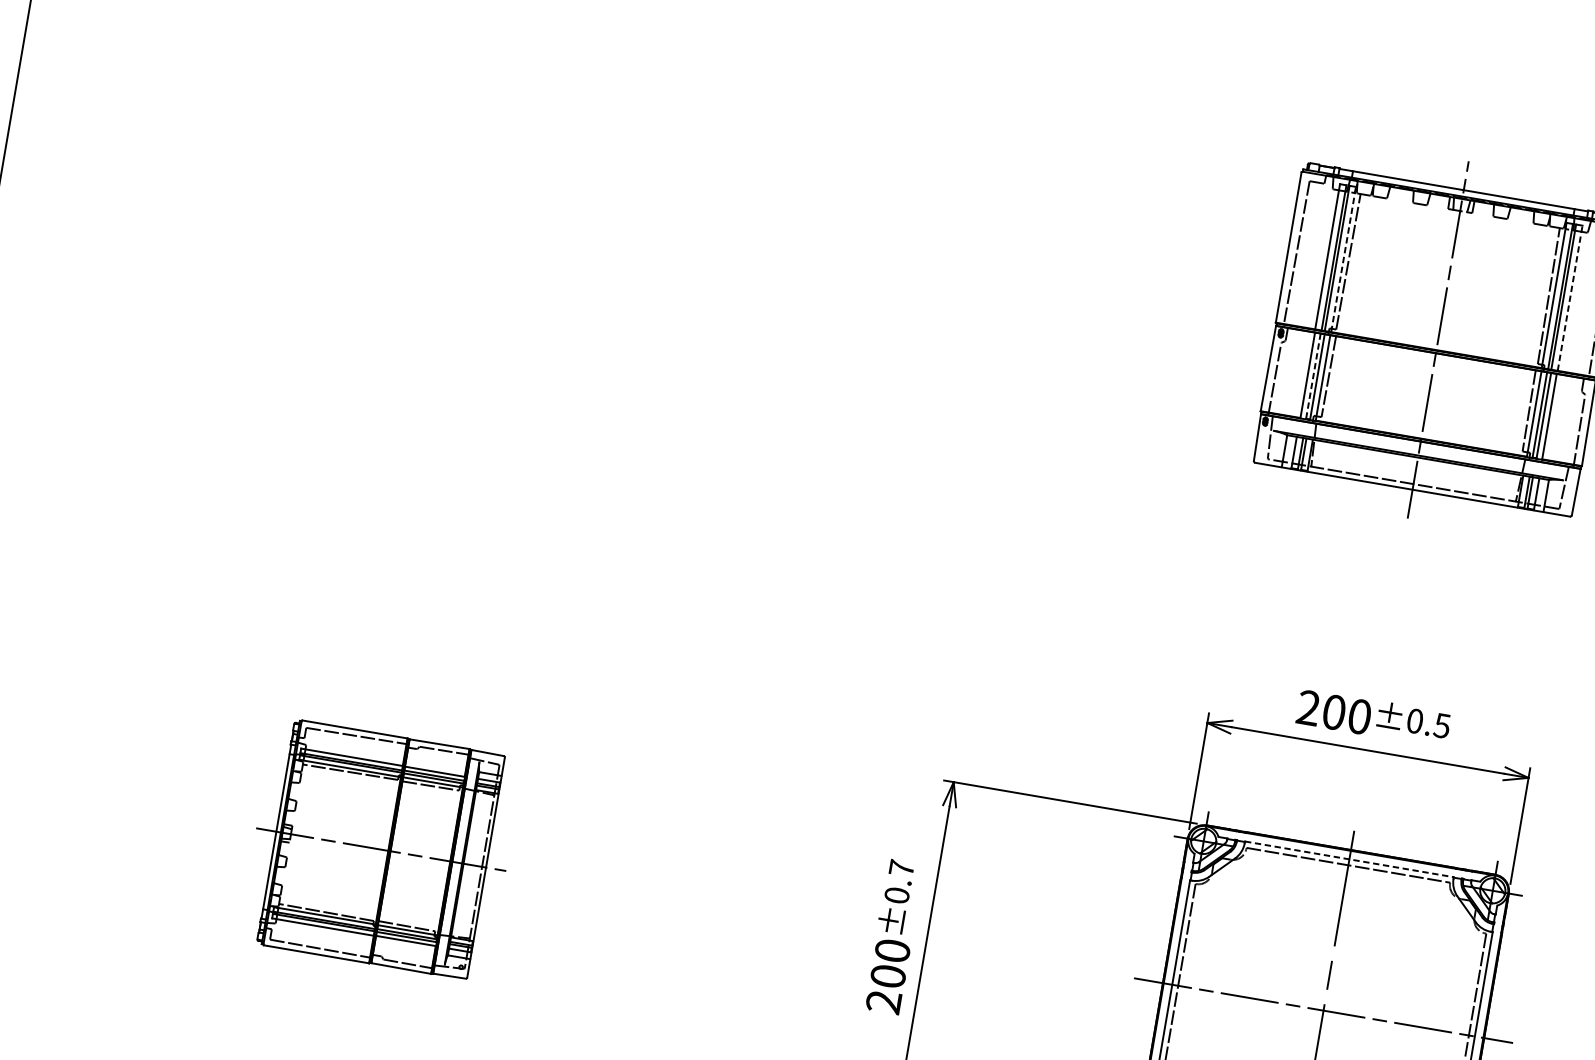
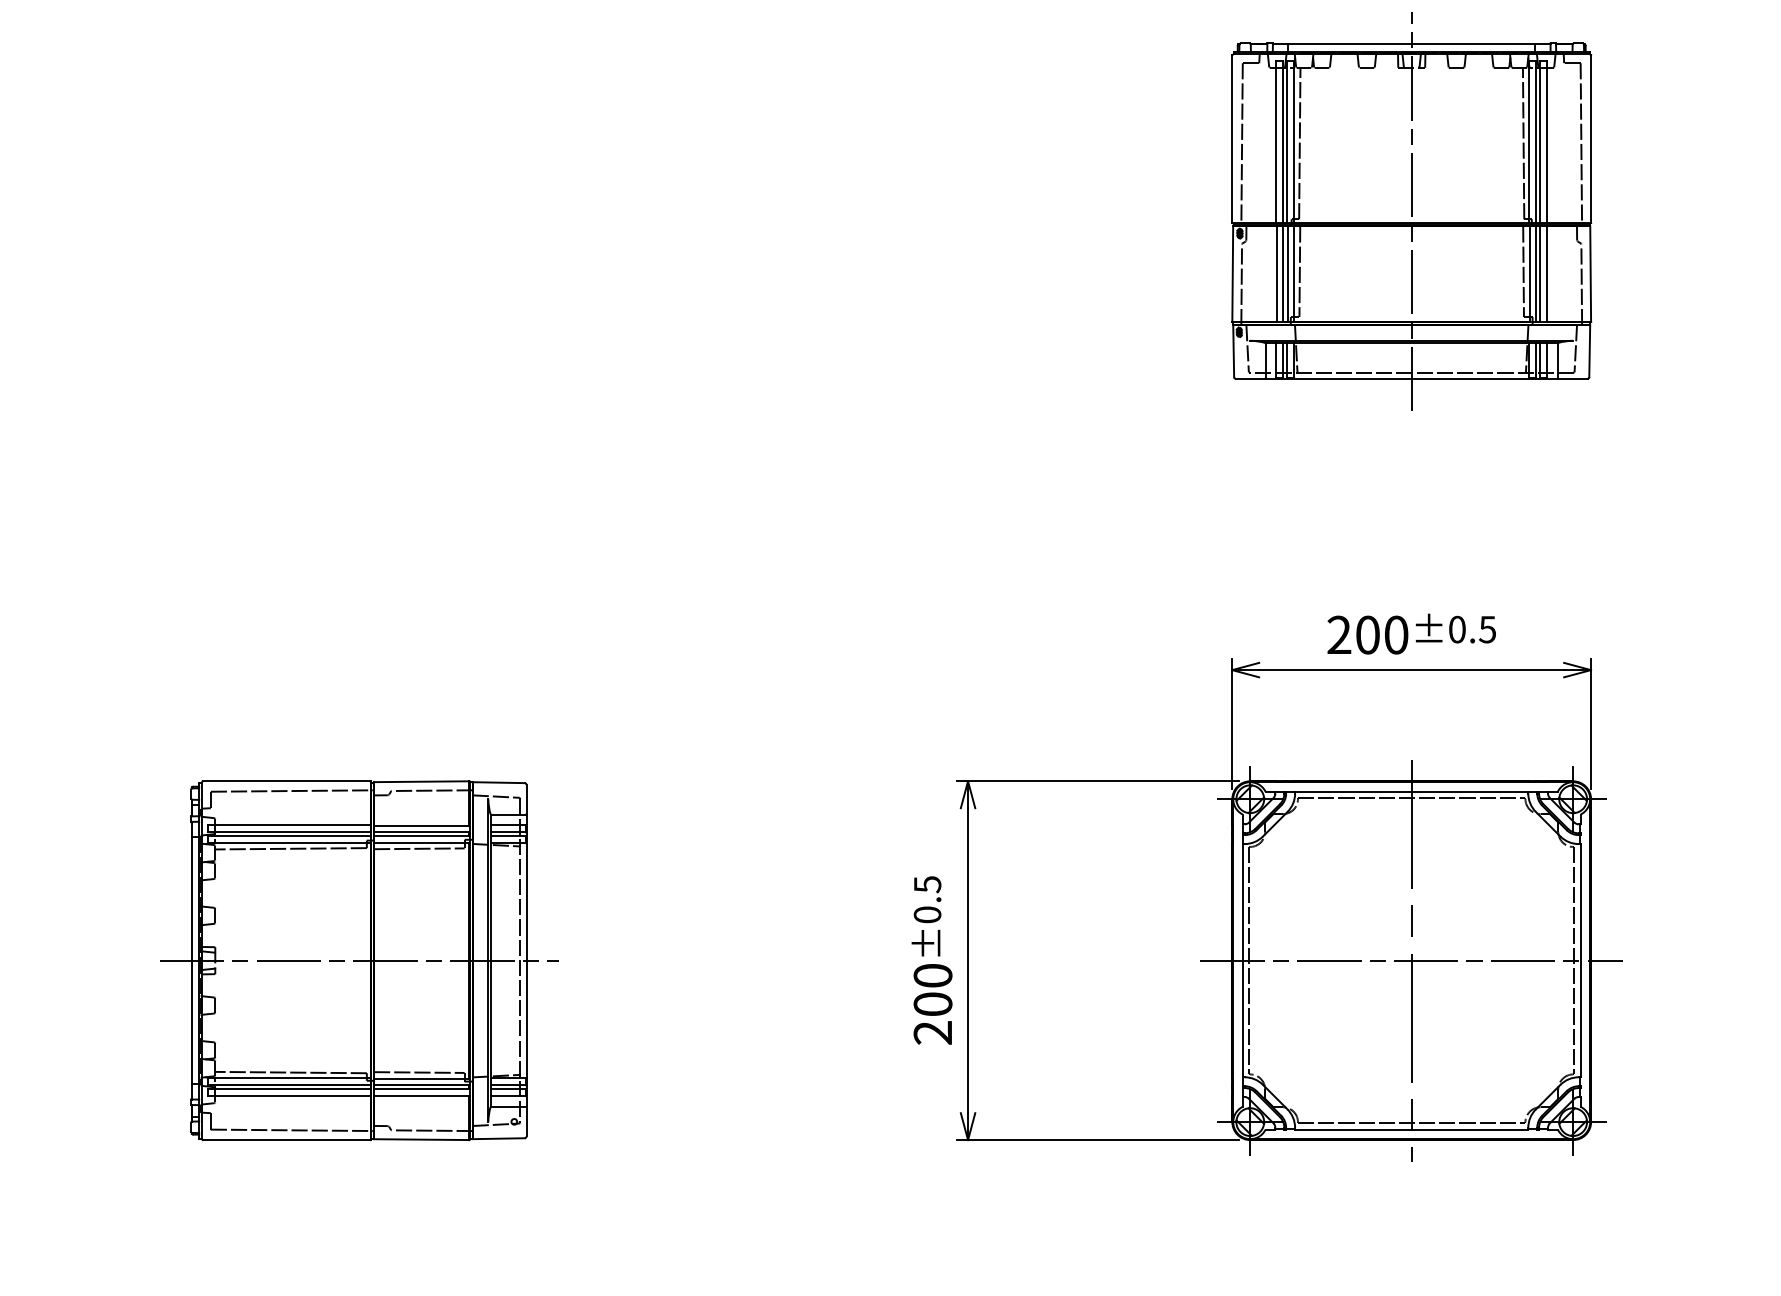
line: (1343, 259) -> (1294, 141), dashed -> solid
line: (1570, 297) -> (1547, 141), dashed -> solid
line: (1313, 376) -> (1283, 274), dashed -> solid
part: (381, 849) -> (359, 960), size x1.43
line: (1349, 859) -> (1411, 791), dashed -> solid
text: (901, 868) -> (927, 884), ±0.7 -> ±0.5

